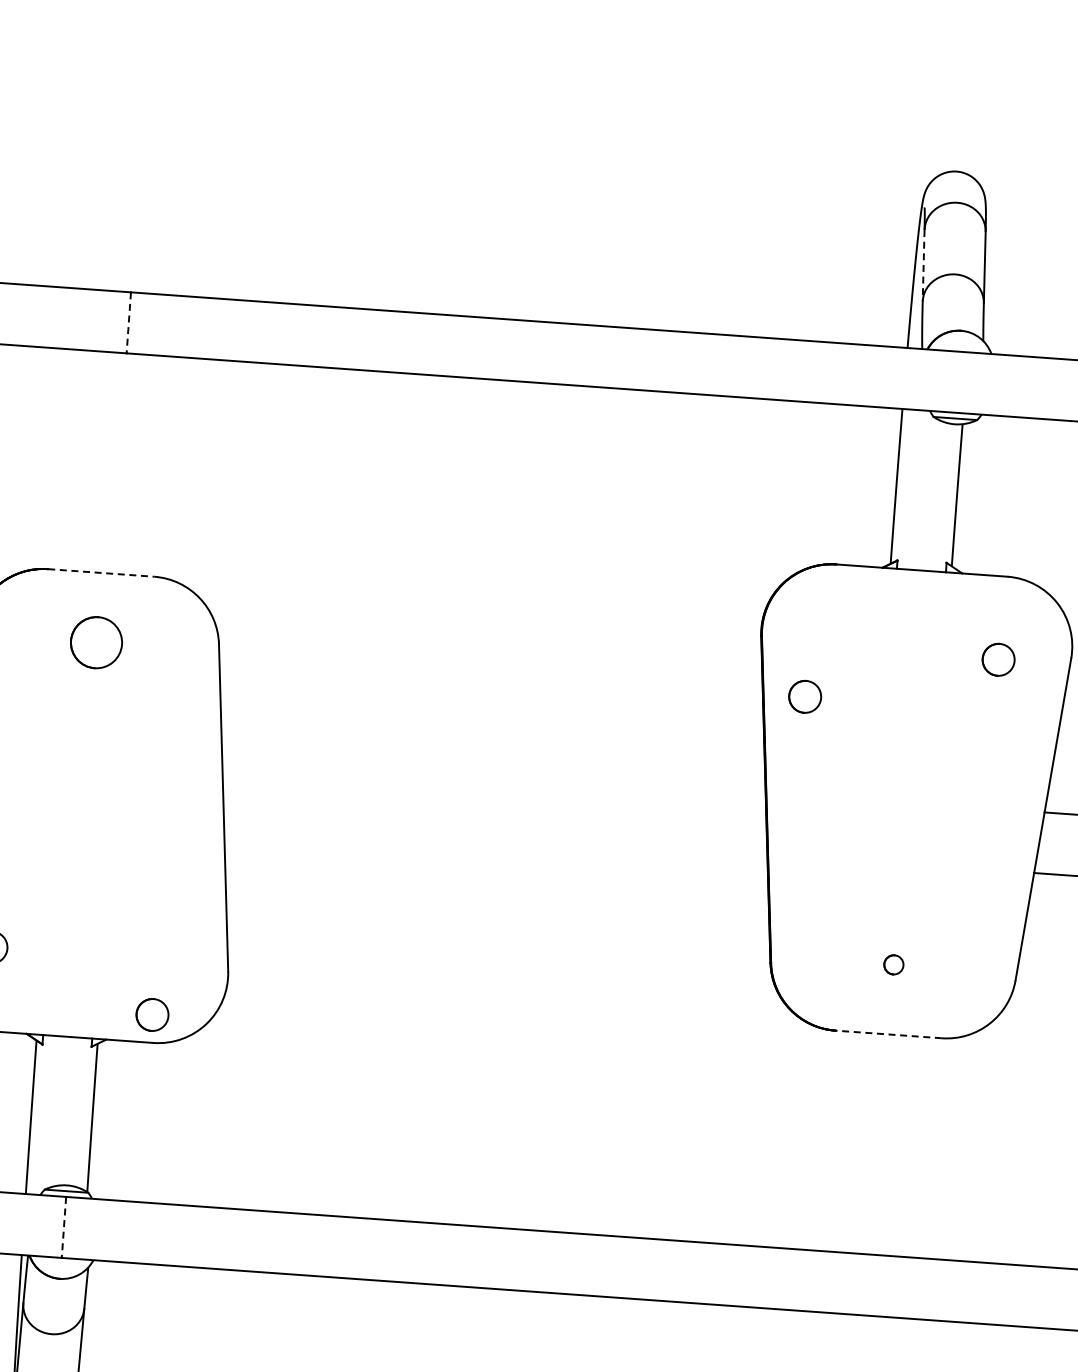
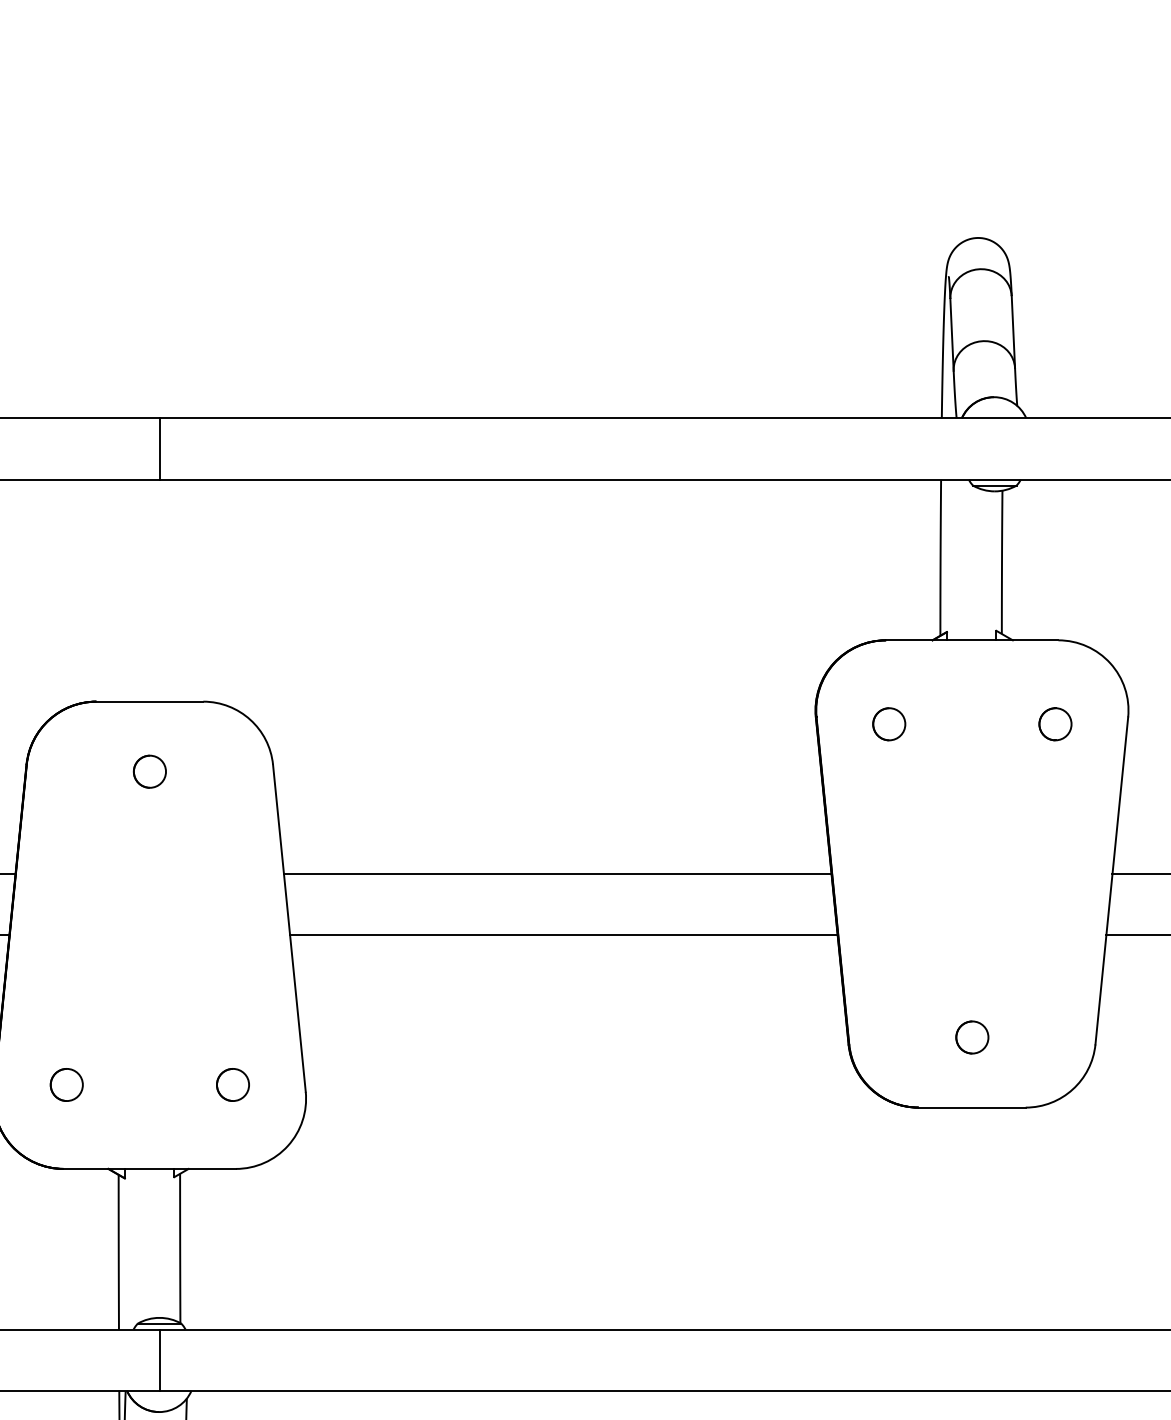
line: (924, 266) -> (952, 335), dashed -> solid
line: (128, 323) -> (159, 449), dashed -> solid
line: (101, 572) -> (150, 701), dashed -> solid
circle: (95, 642) -> (149, 771), size x0.62
circle: (805, 697) -> (889, 724), moved
line: (493, 772) -> (557, 873), added
line: (495, 834) -> (563, 935), added
circle: (893, 964) -> (972, 1037), size x1.67
circle: (152, 1014) -> (232, 1084), moved
line: (887, 1034) -> (971, 1107), dashed -> solid
line: (63, 1227) -> (159, 1360), dashed -> solid

